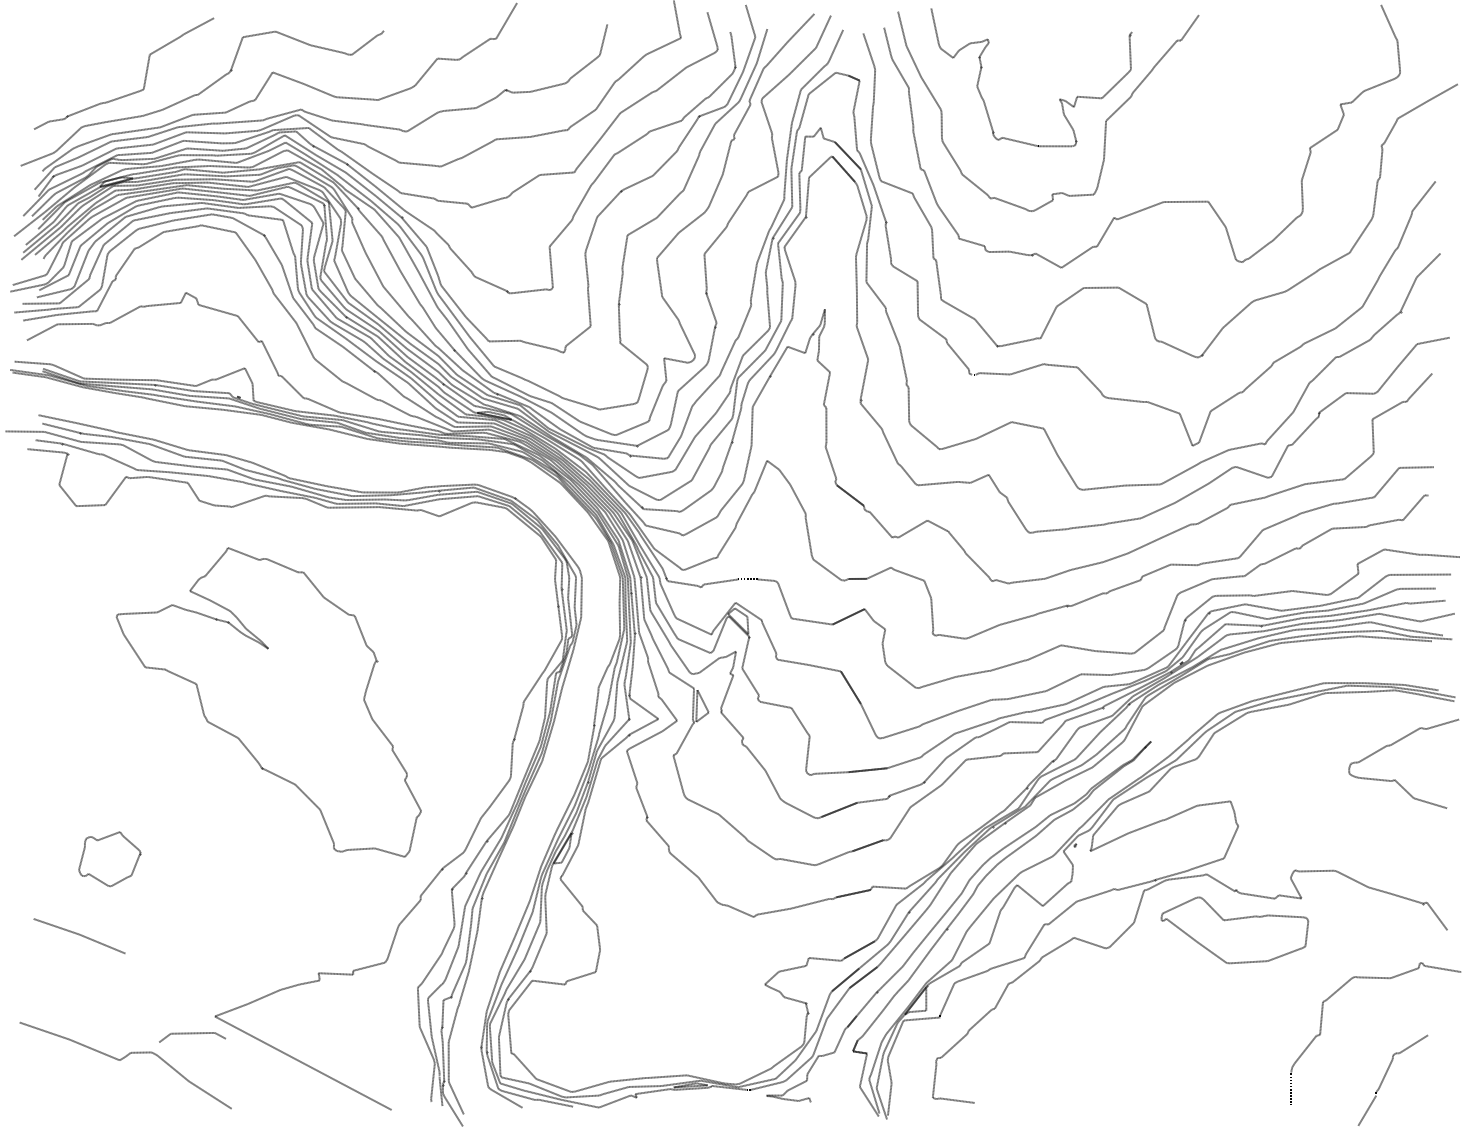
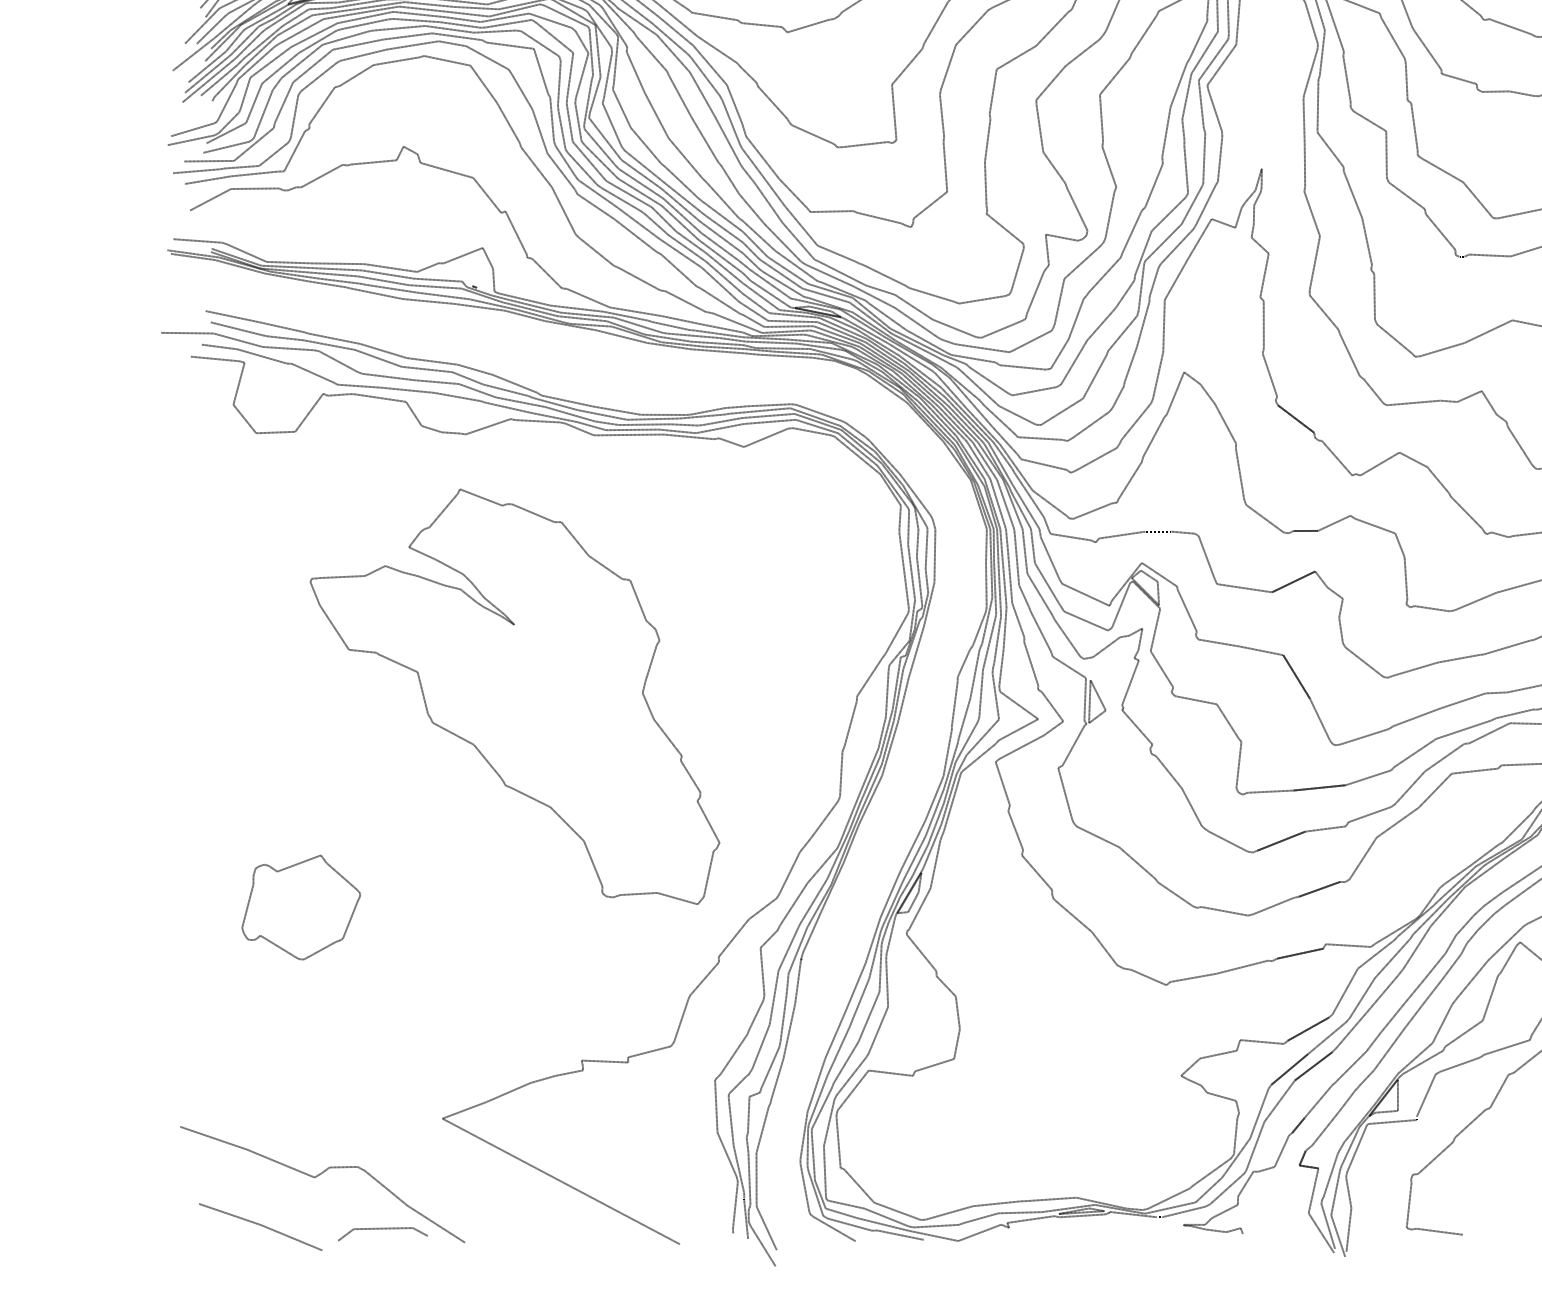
part: (109, 858) -> (300, 906), size x1.43
line: (79, 935) -> (260, 1226), moved
line: (192, 1034) -> (382, 1230), moved

